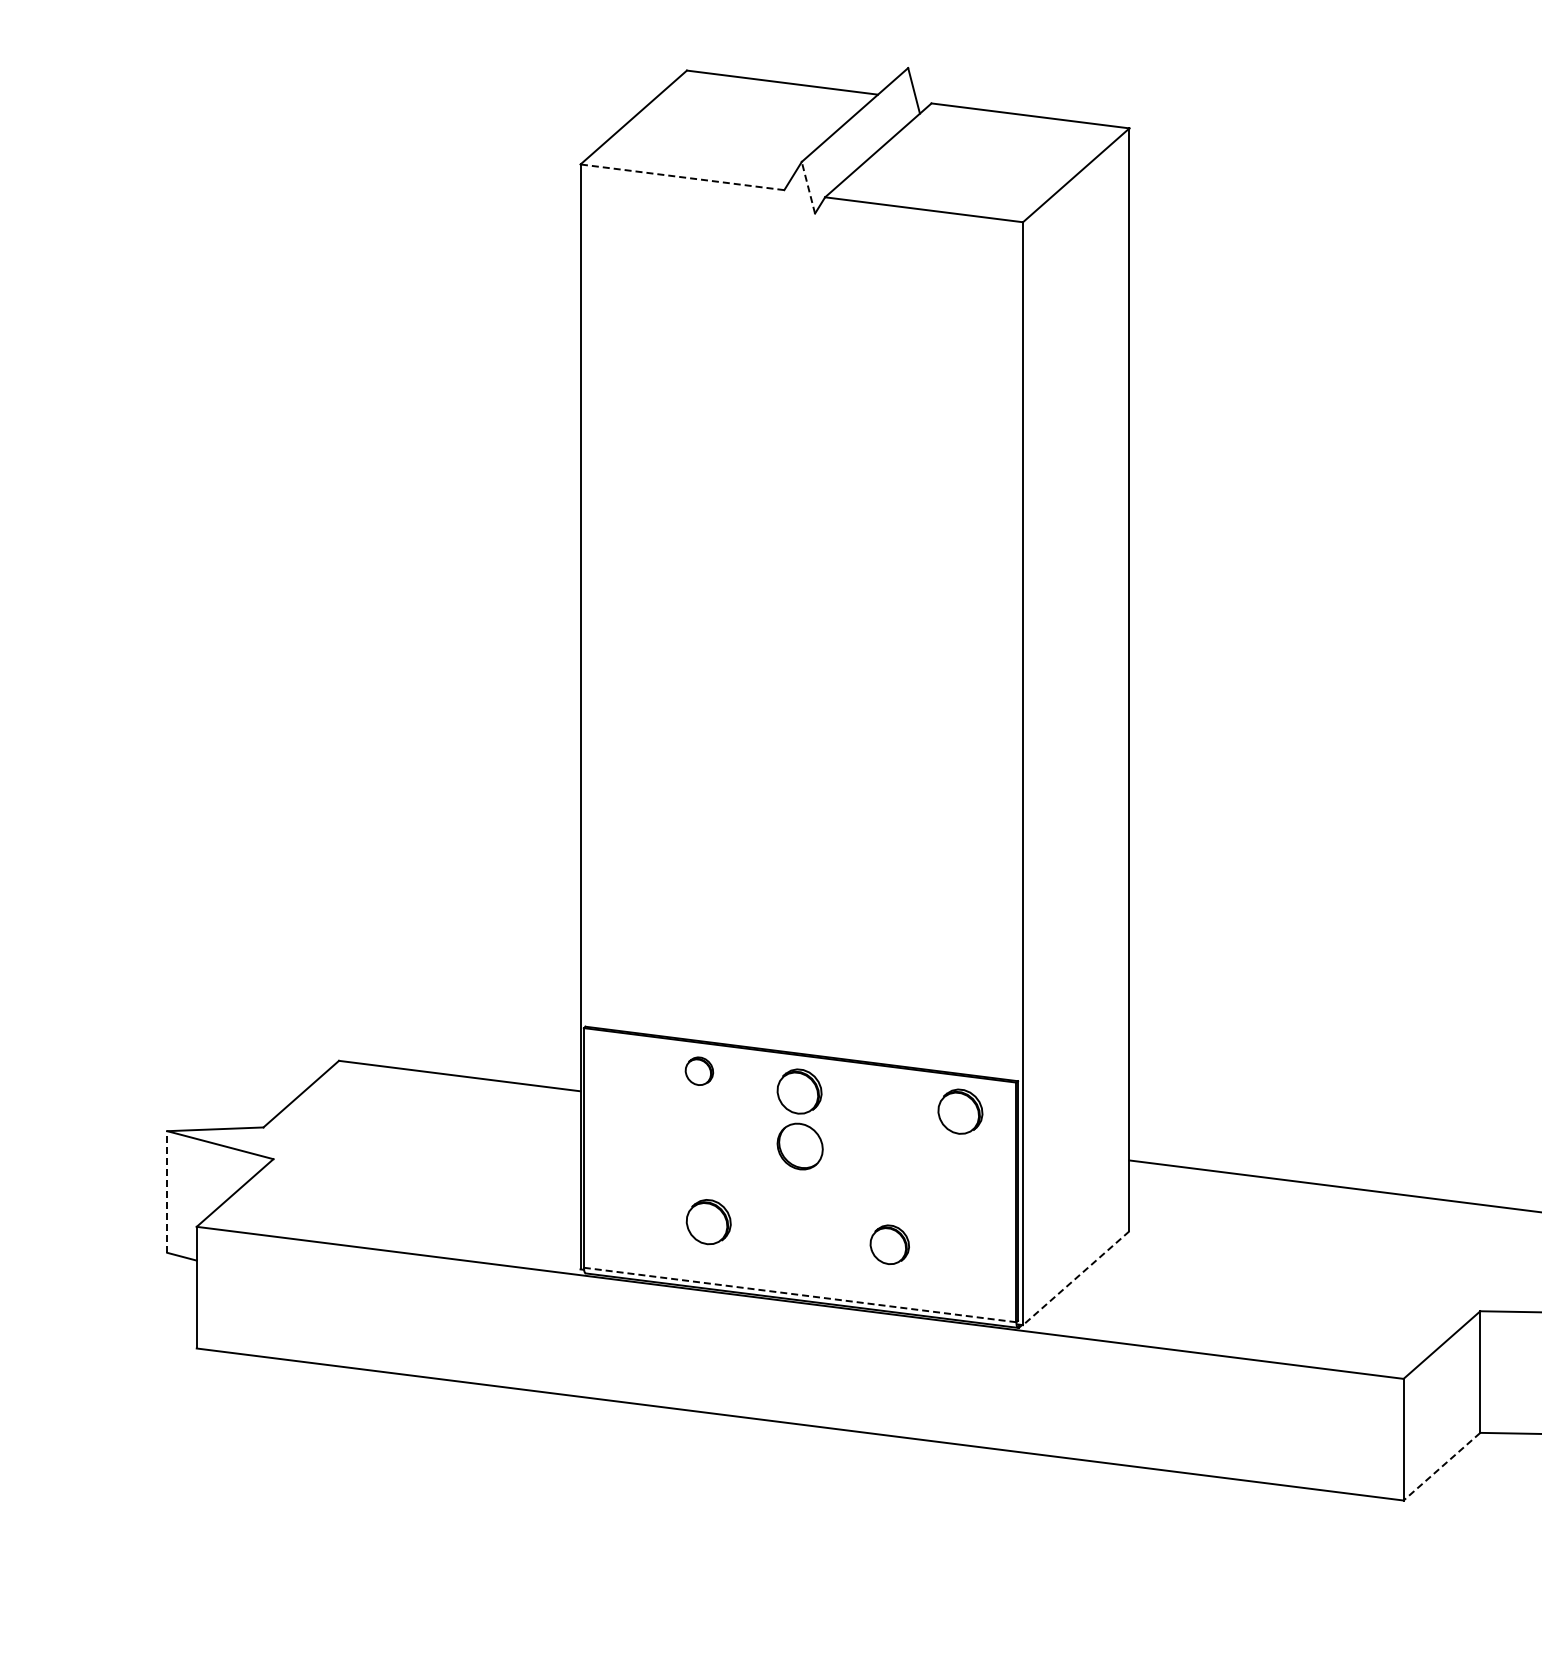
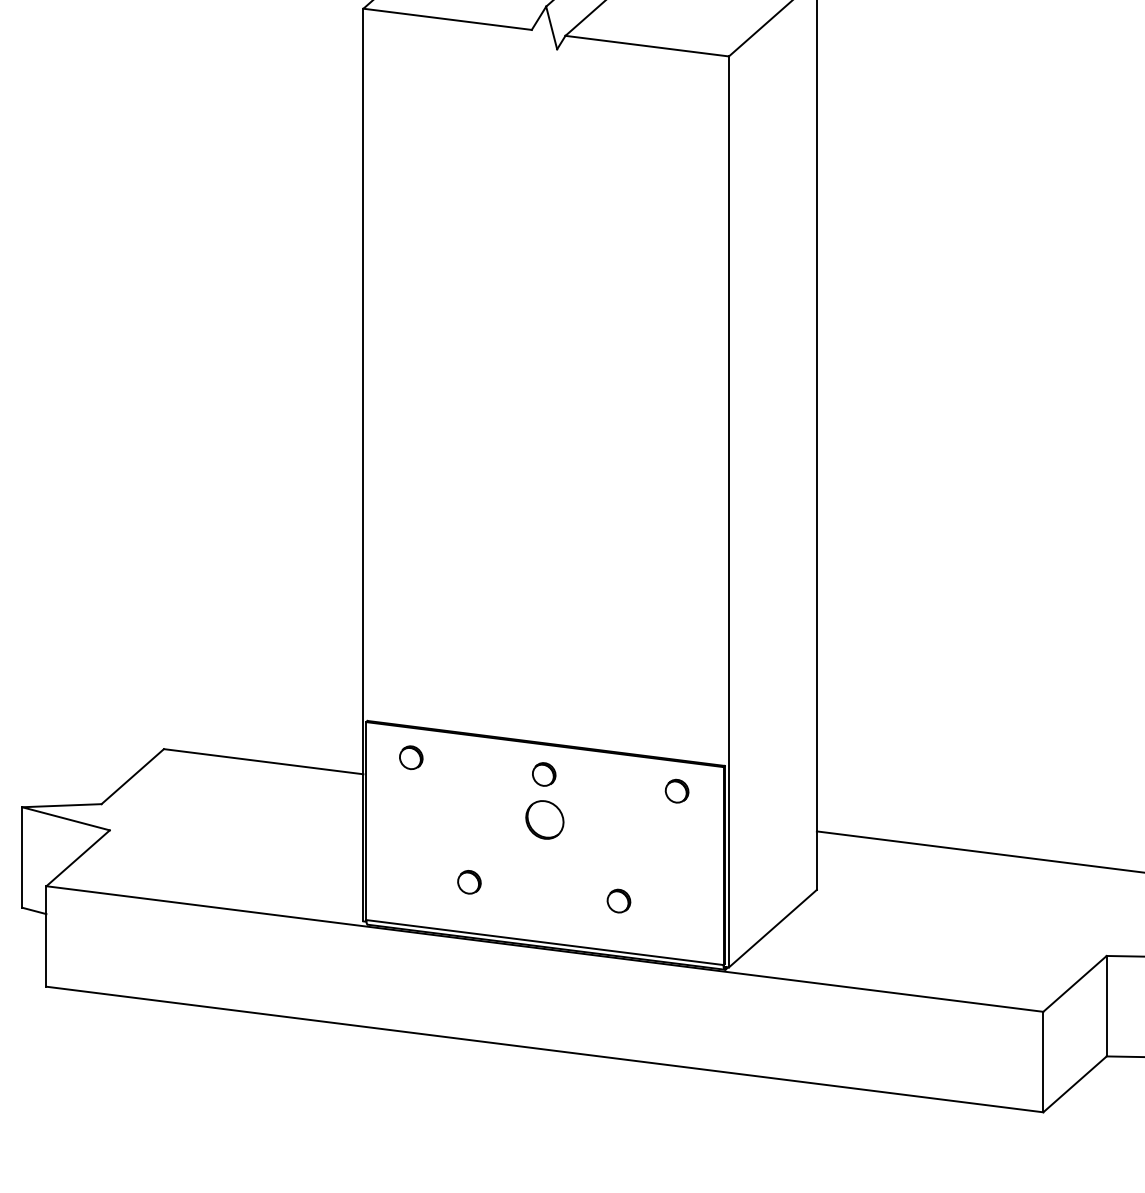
line: (682, 177) -> (447, 19), dashed -> solid
line: (808, 187) -> (551, 27), dashed -> solid
part: (699, 1070) -> (411, 757), moved
part: (798, 1091) -> (543, 774), size x0.62
part: (959, 1111) -> (676, 790), size x0.62
line: (167, 1192) -> (22, 857), dashed -> solid
part: (708, 1221) -> (469, 881), size x0.62
part: (889, 1244) -> (618, 900), size x0.71
line: (1076, 1278) -> (773, 928), dashed -> solid
line: (800, 1295) -> (545, 942), dashed -> solid
line: (1441, 1467) -> (1074, 1085), dashed -> solid

